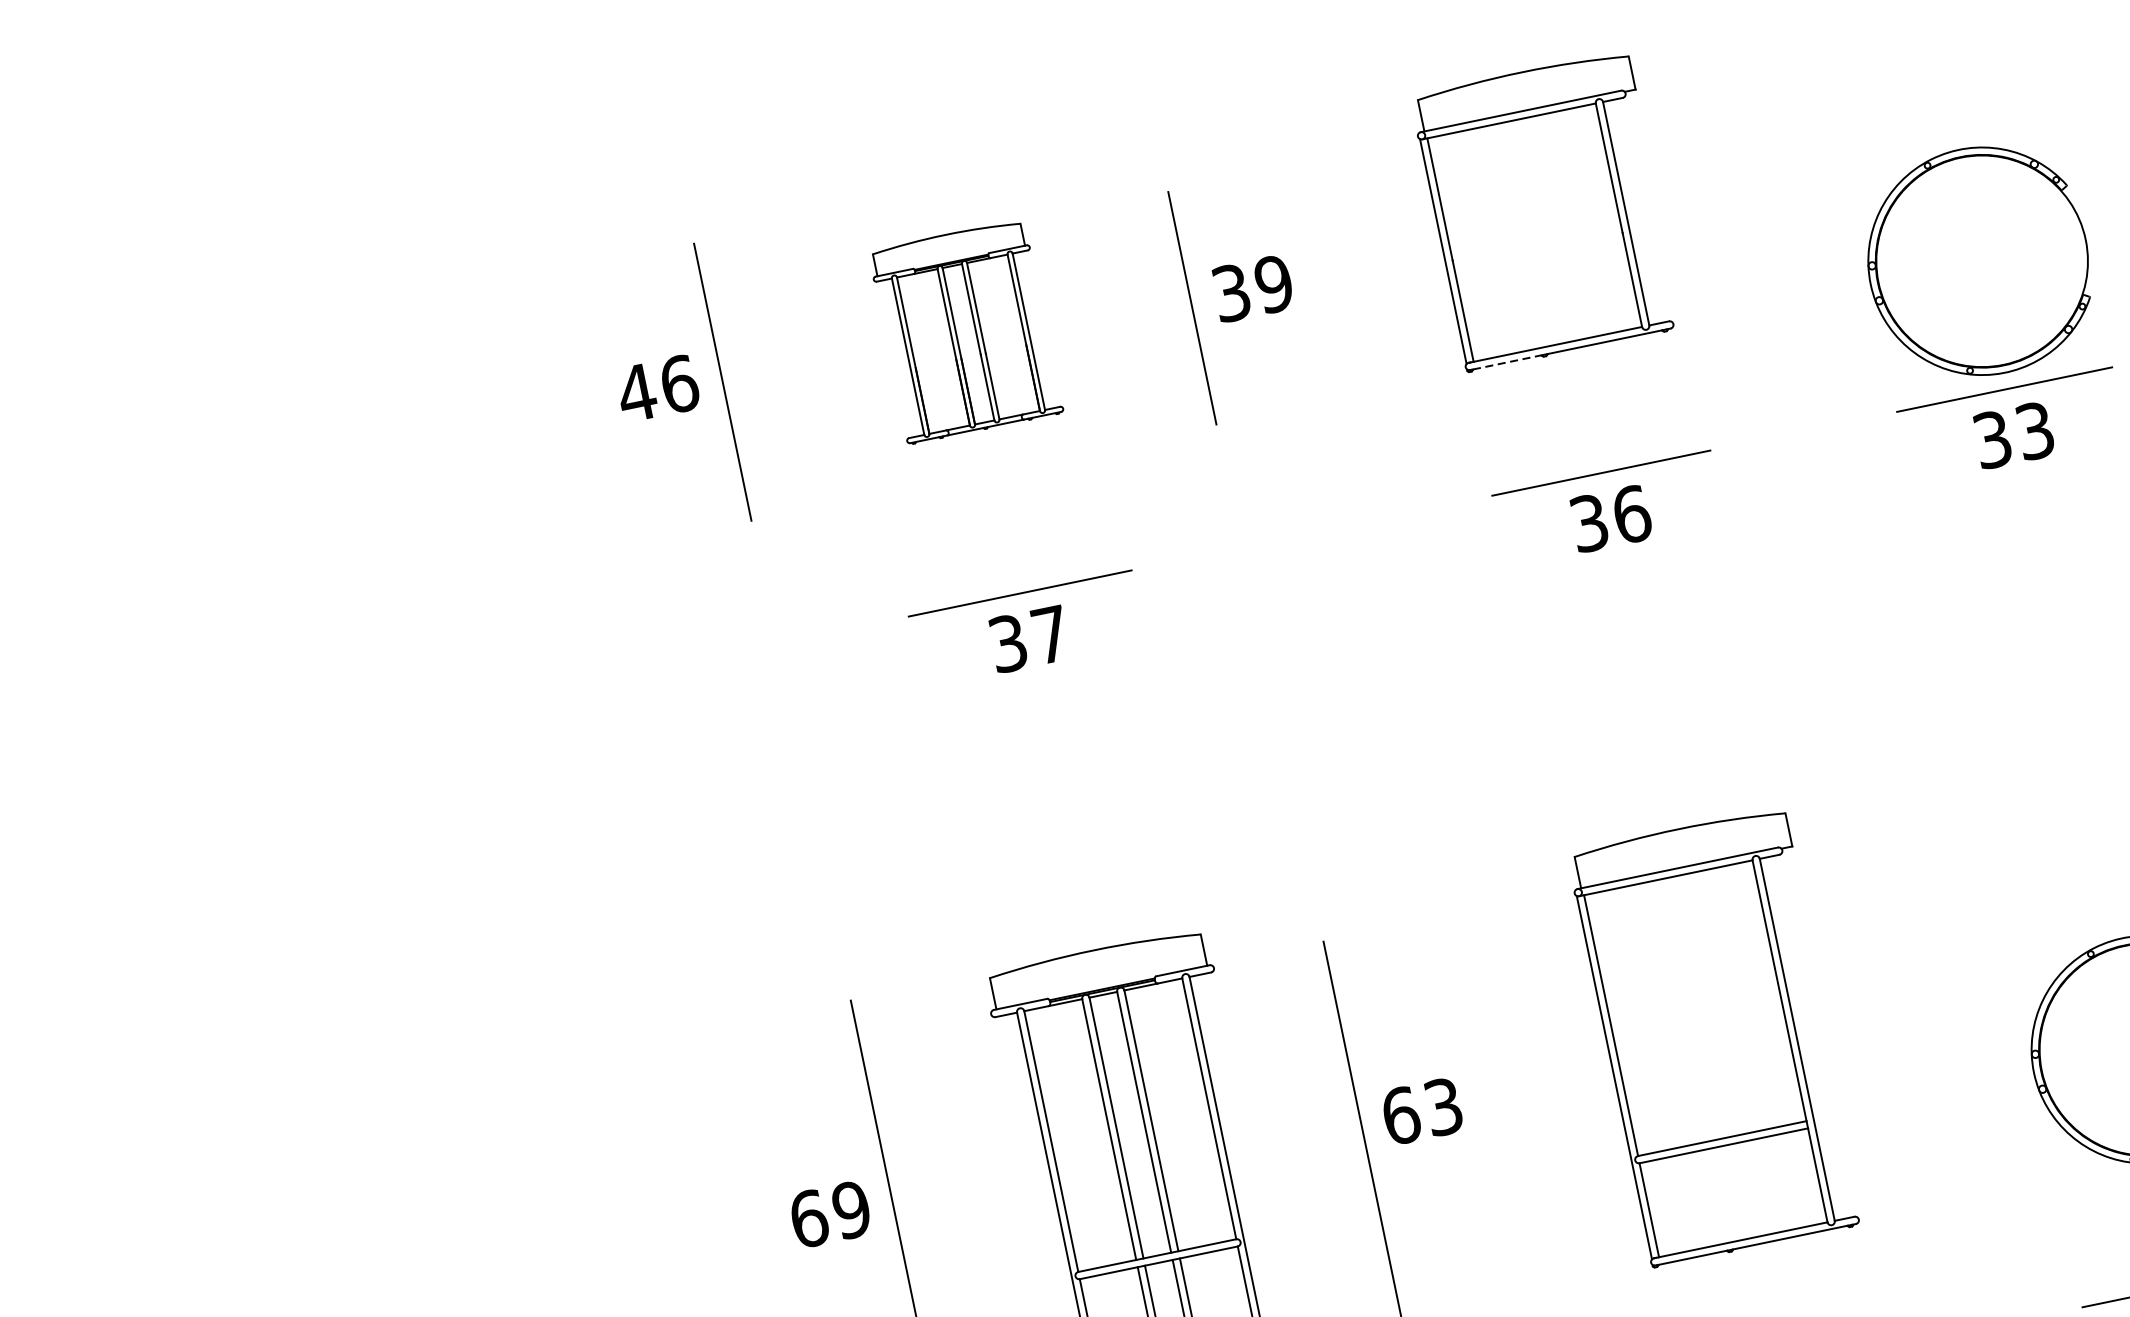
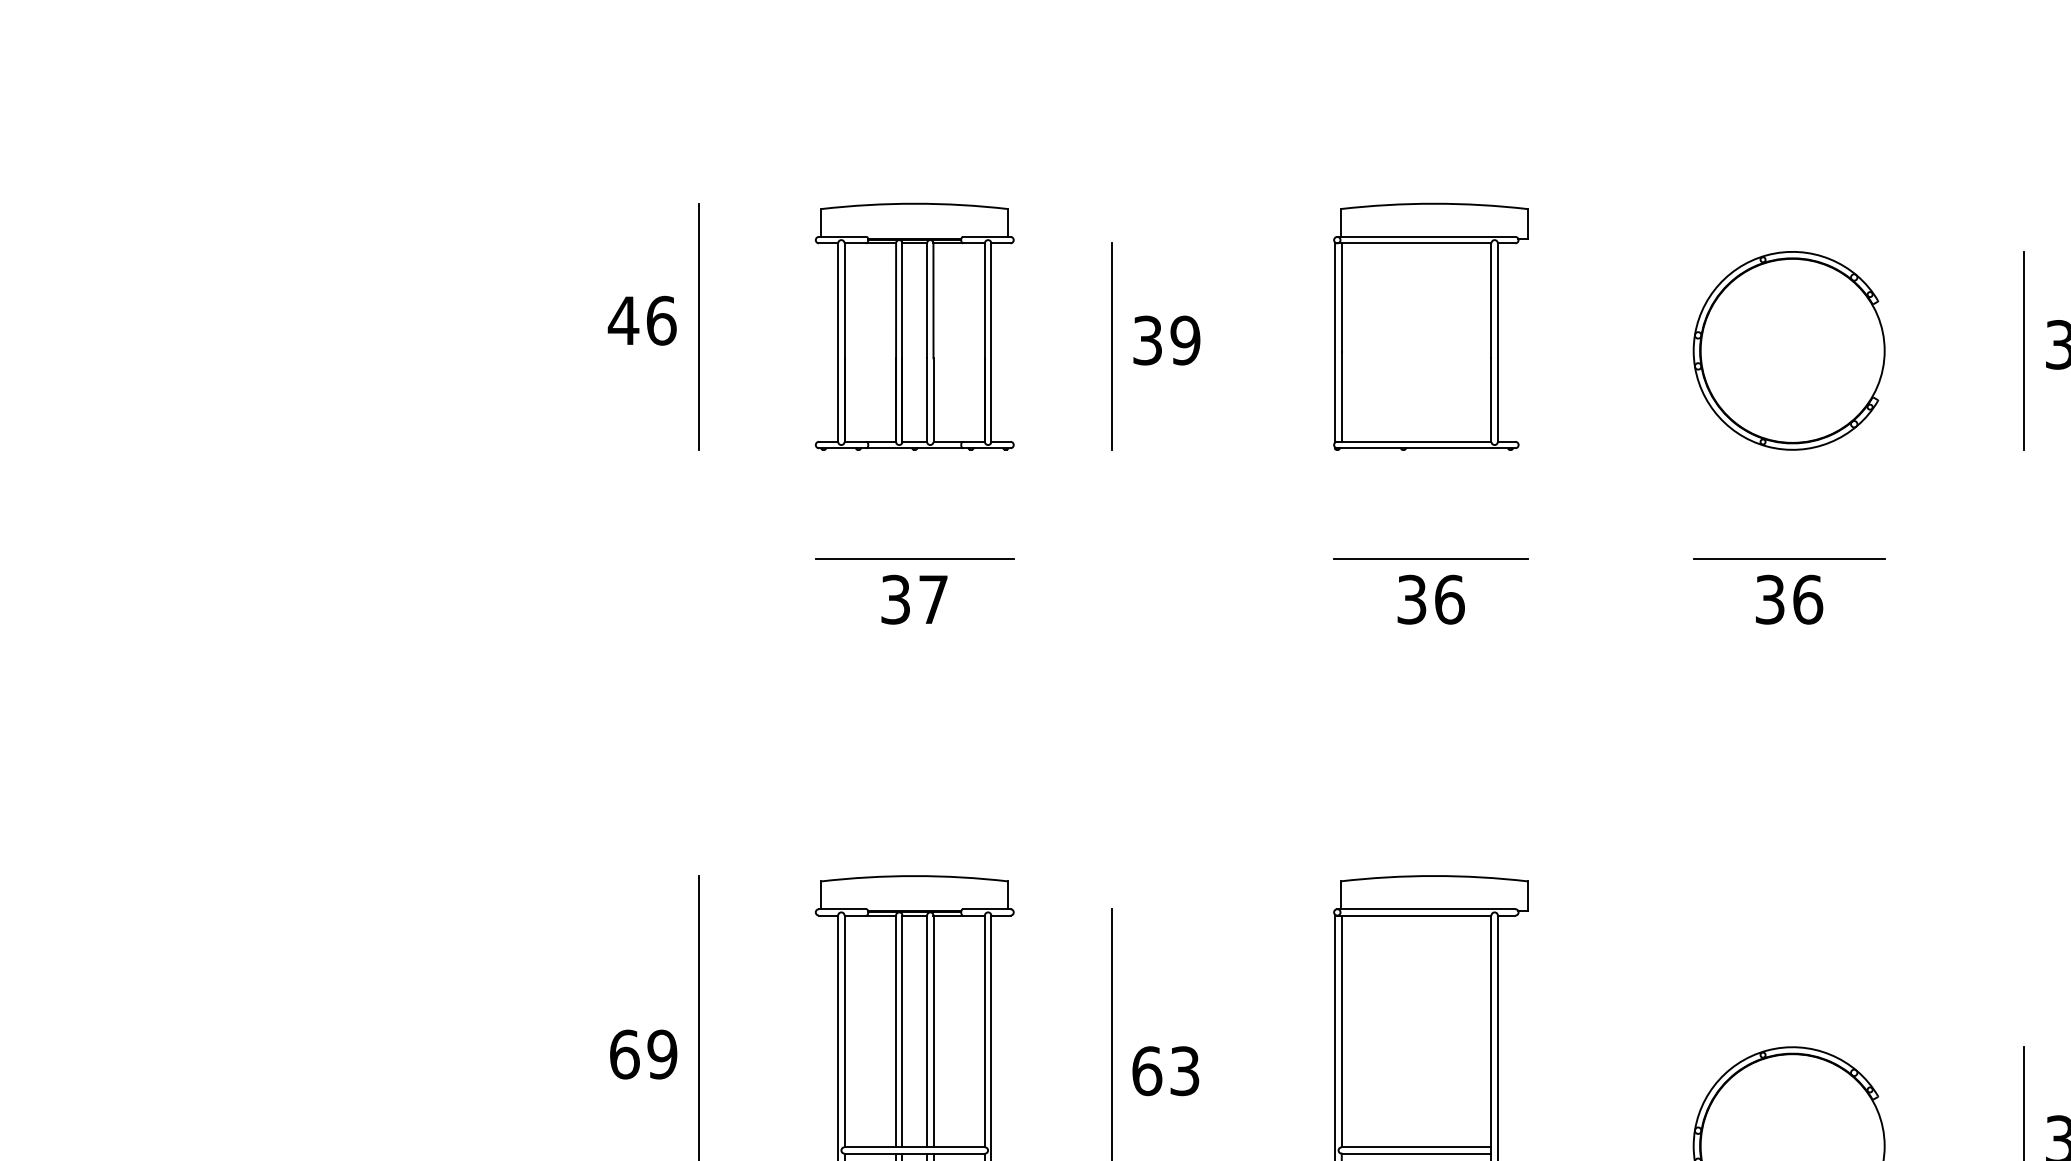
part: (1977, 261) -> (1788, 350), moved
part: (965, 331) -> (914, 326), size x1.43
line: (1507, 362) -> (1370, 448), dashed -> solid
text: (2035, 430) -> (1808, 599), 33 -> 36

